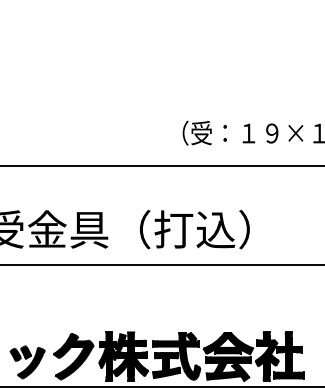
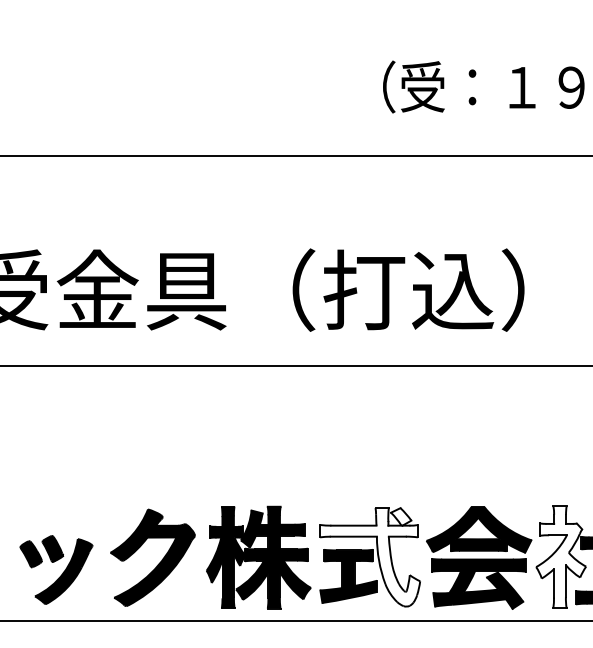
fill: (176, 356) -> (369, 557), removed
fill: (267, 356) -> (561, 557), removed

